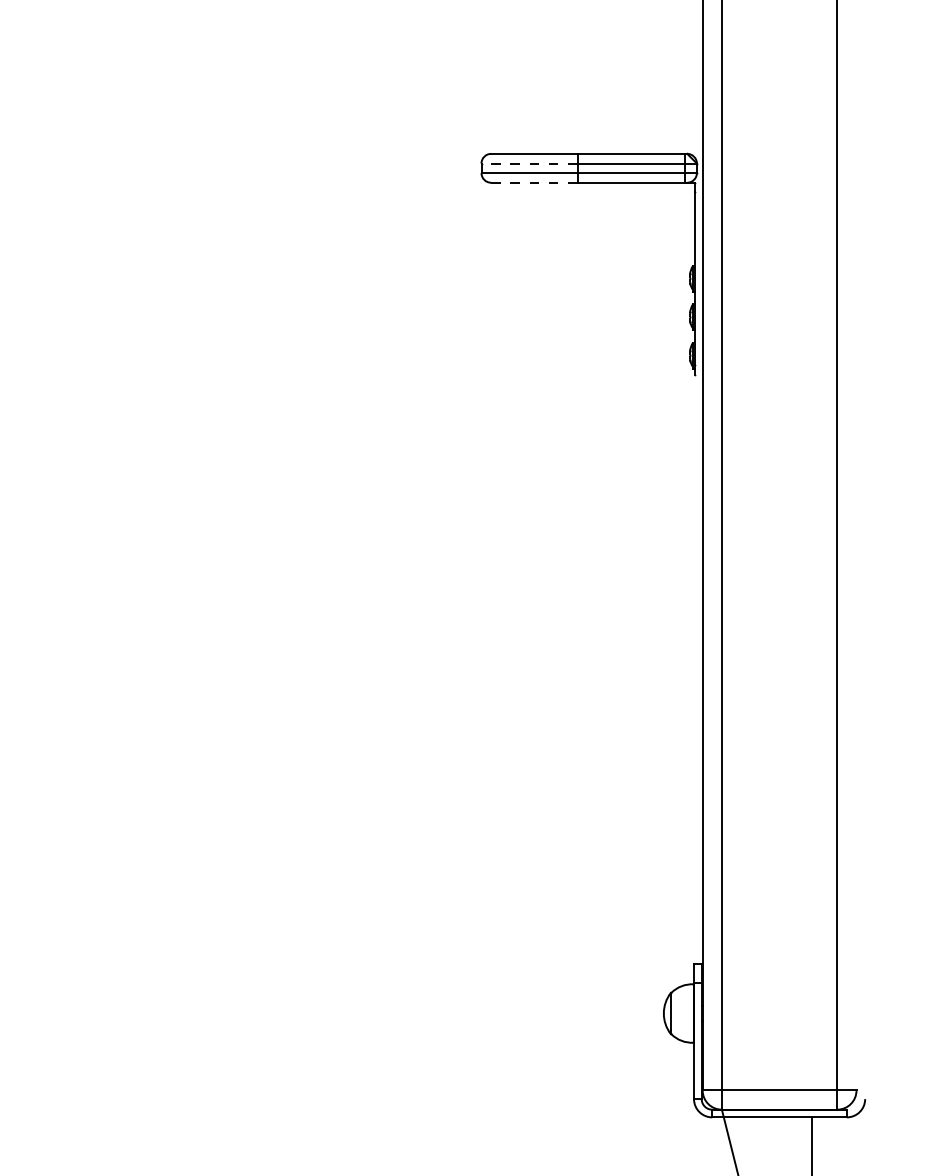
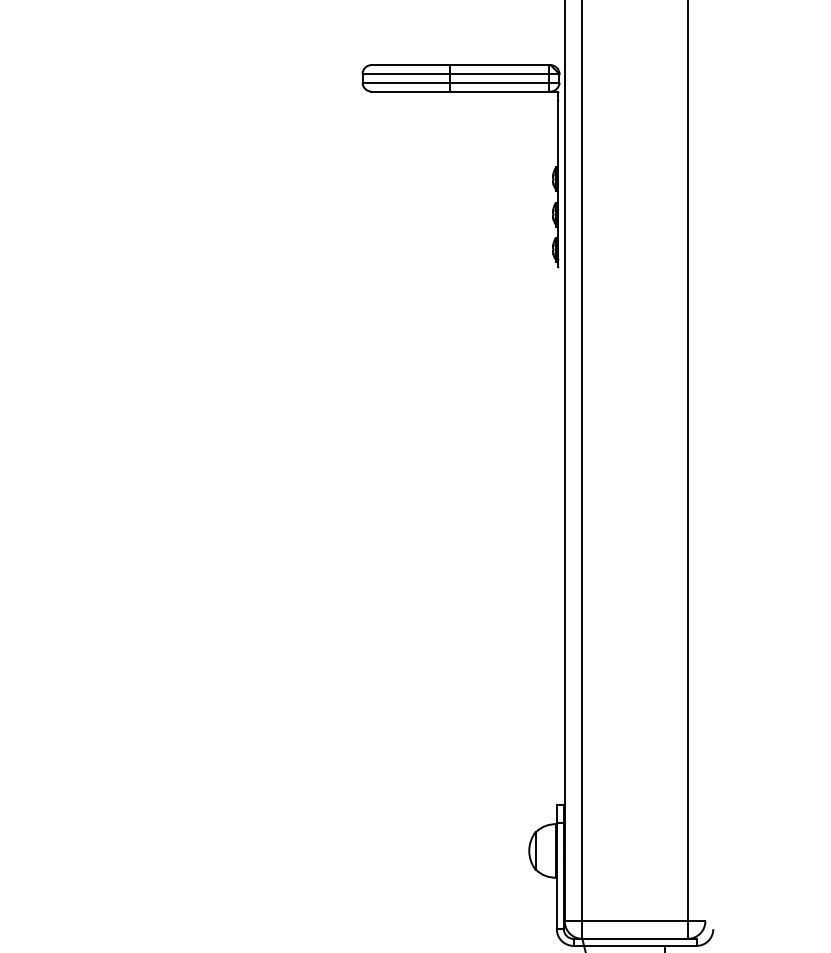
line: (529, 163) -> (406, 73), dashed -> solid
line: (533, 182) -> (410, 91), dashed -> solid

